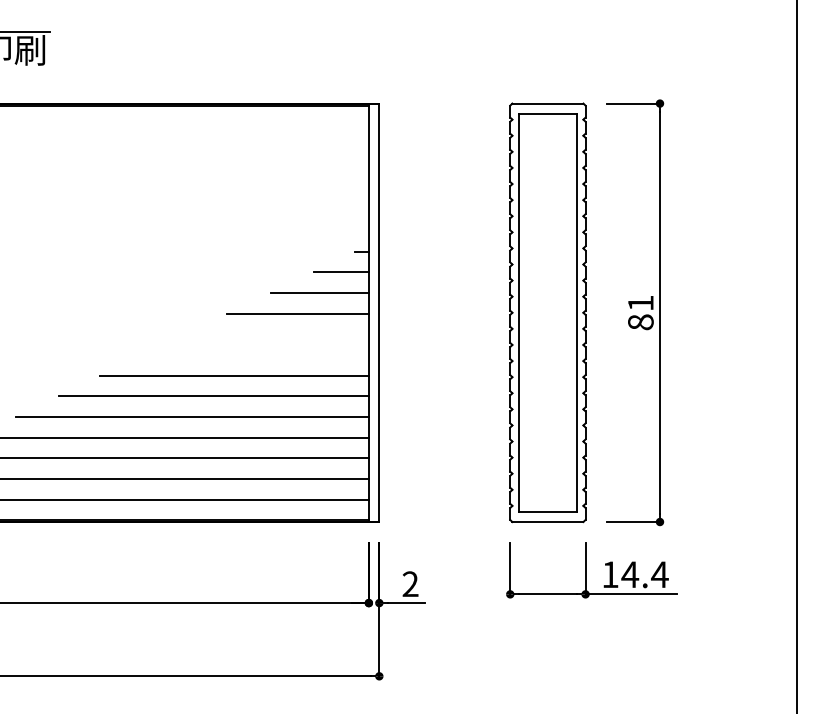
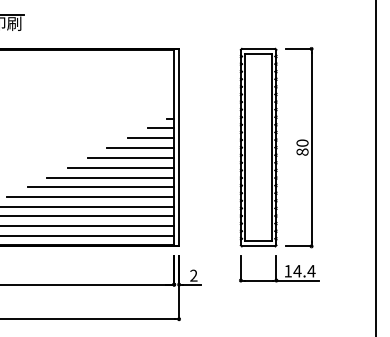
text: (640, 301) -> (302, 142), 81 -> 80
line: (278, 333) -> (131, 157), added
line: (255, 354) -> (120, 167), added

